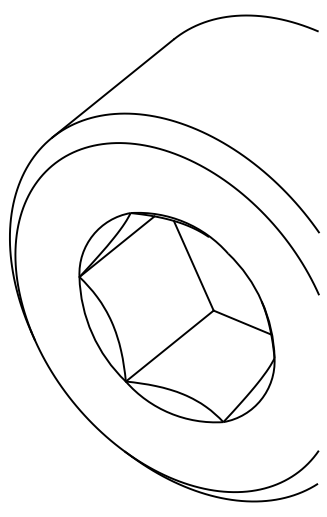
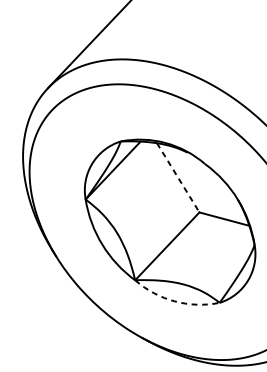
line: (193, 266) -> (178, 178), solid -> dashed
arc: (169, 413) -> (174, 301), solid -> dashed

